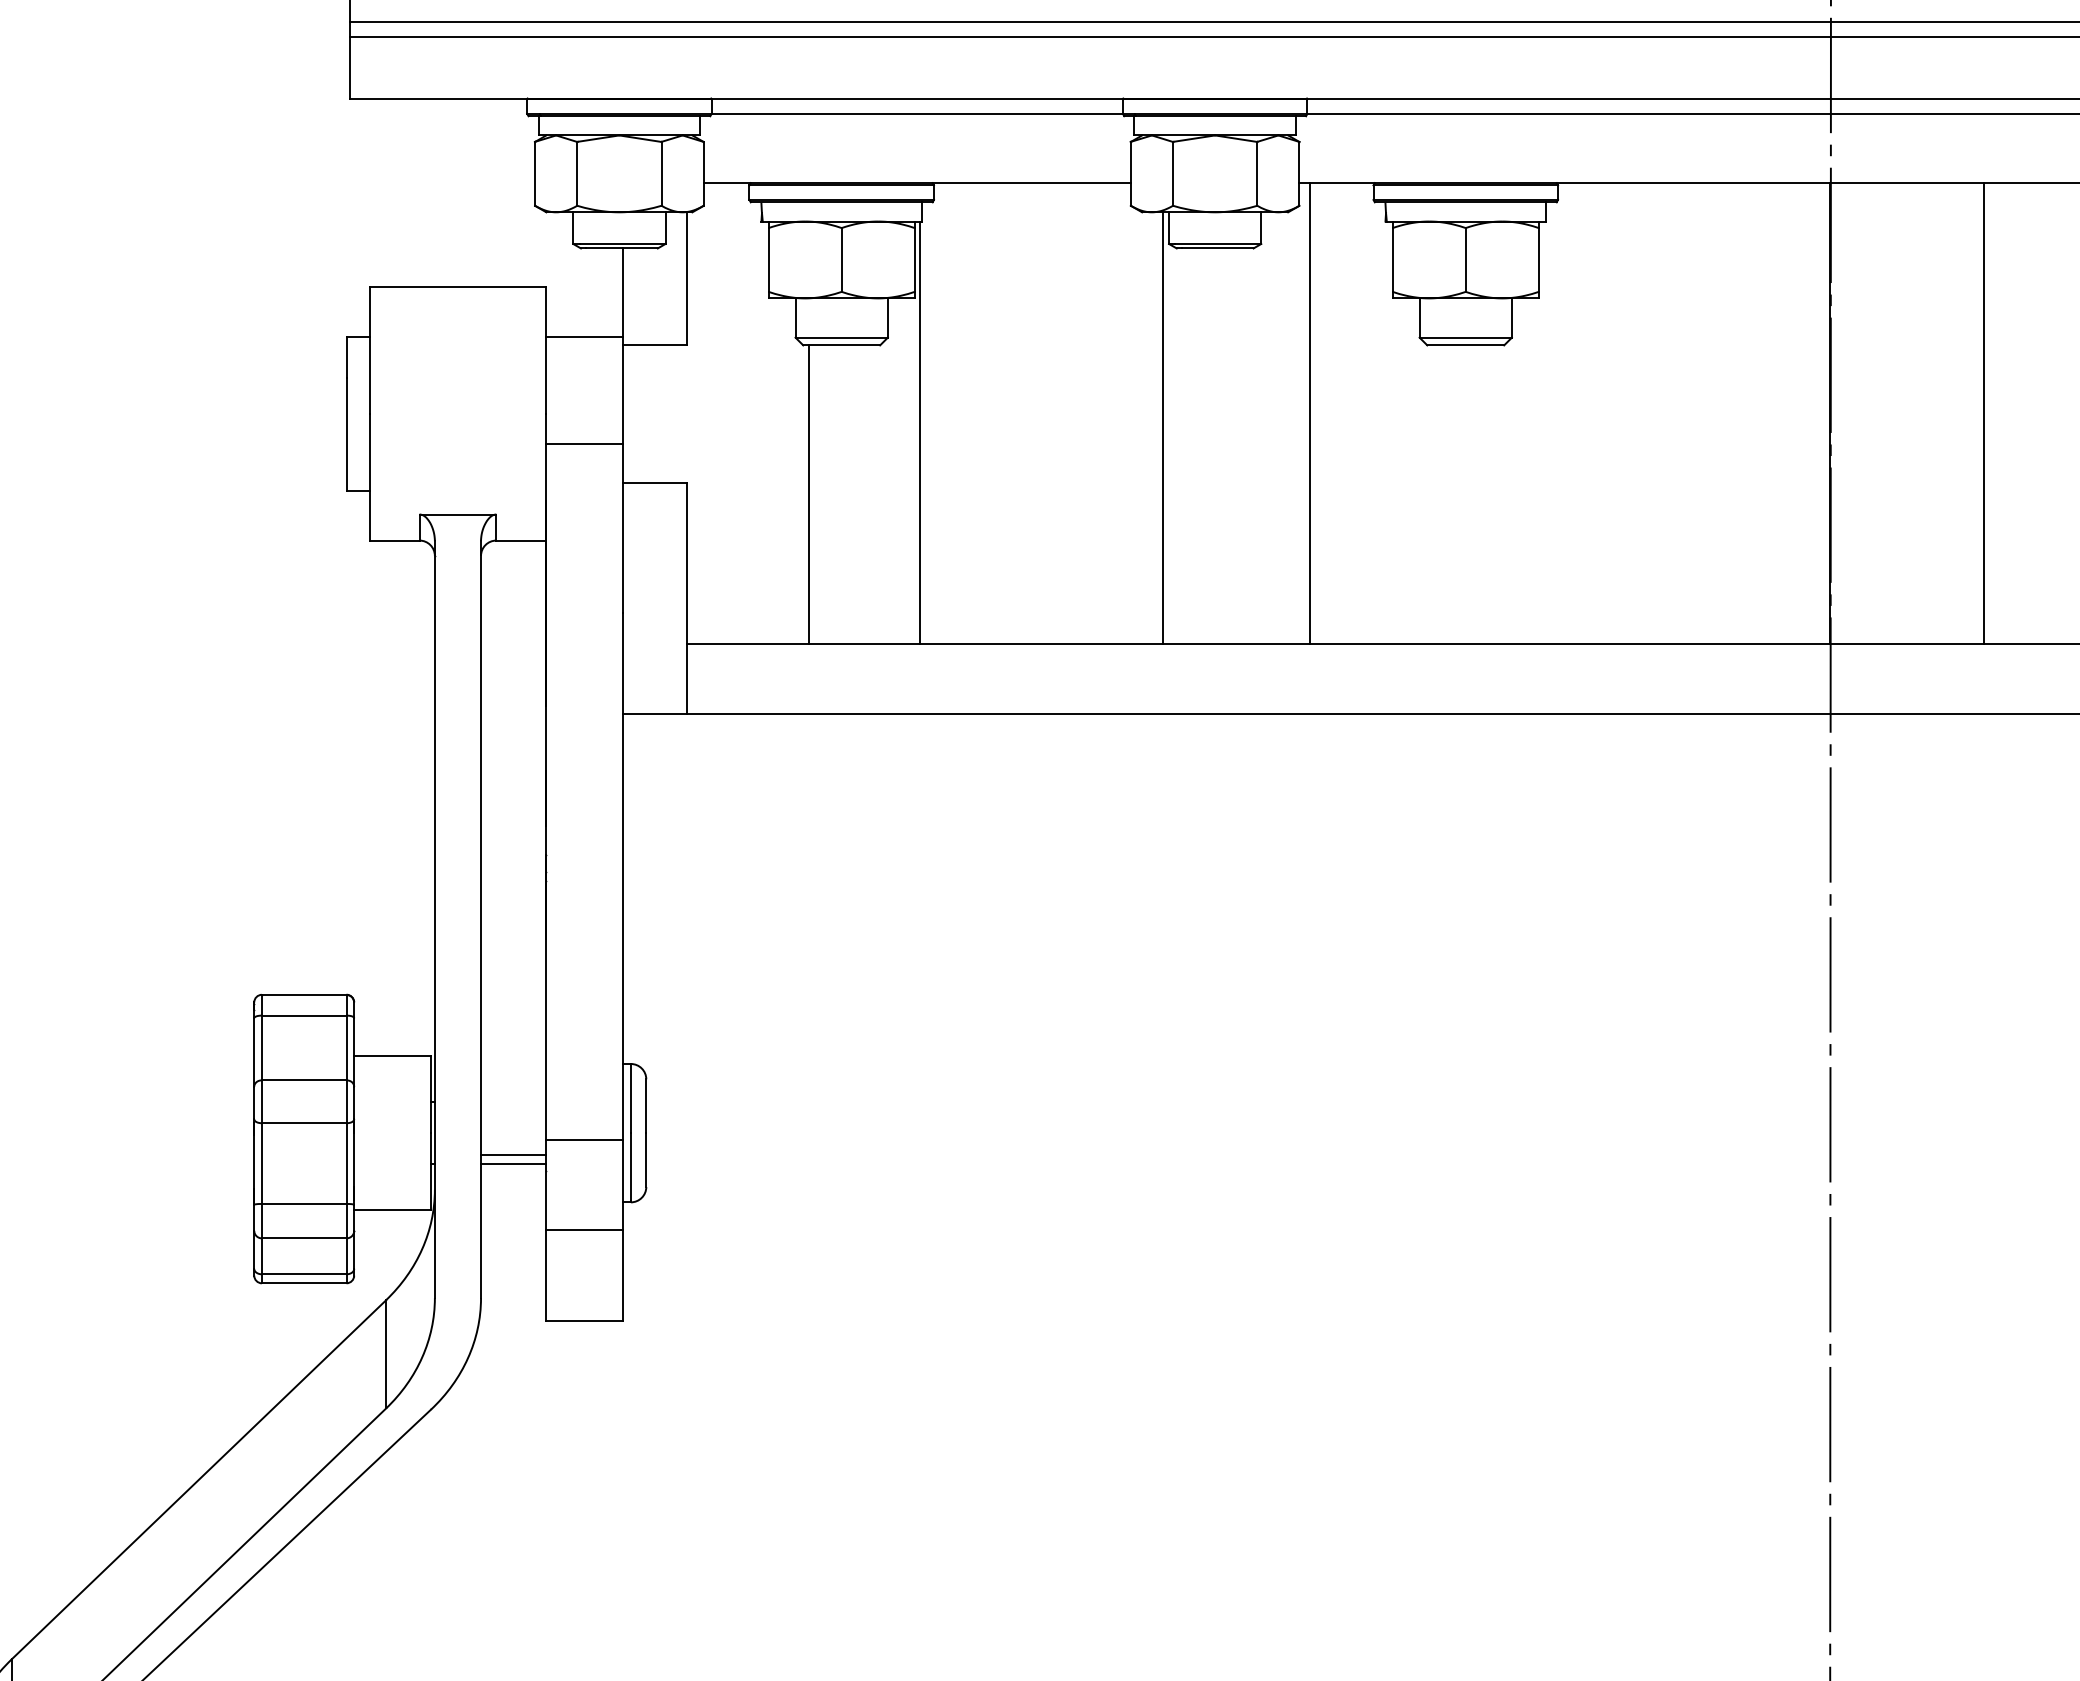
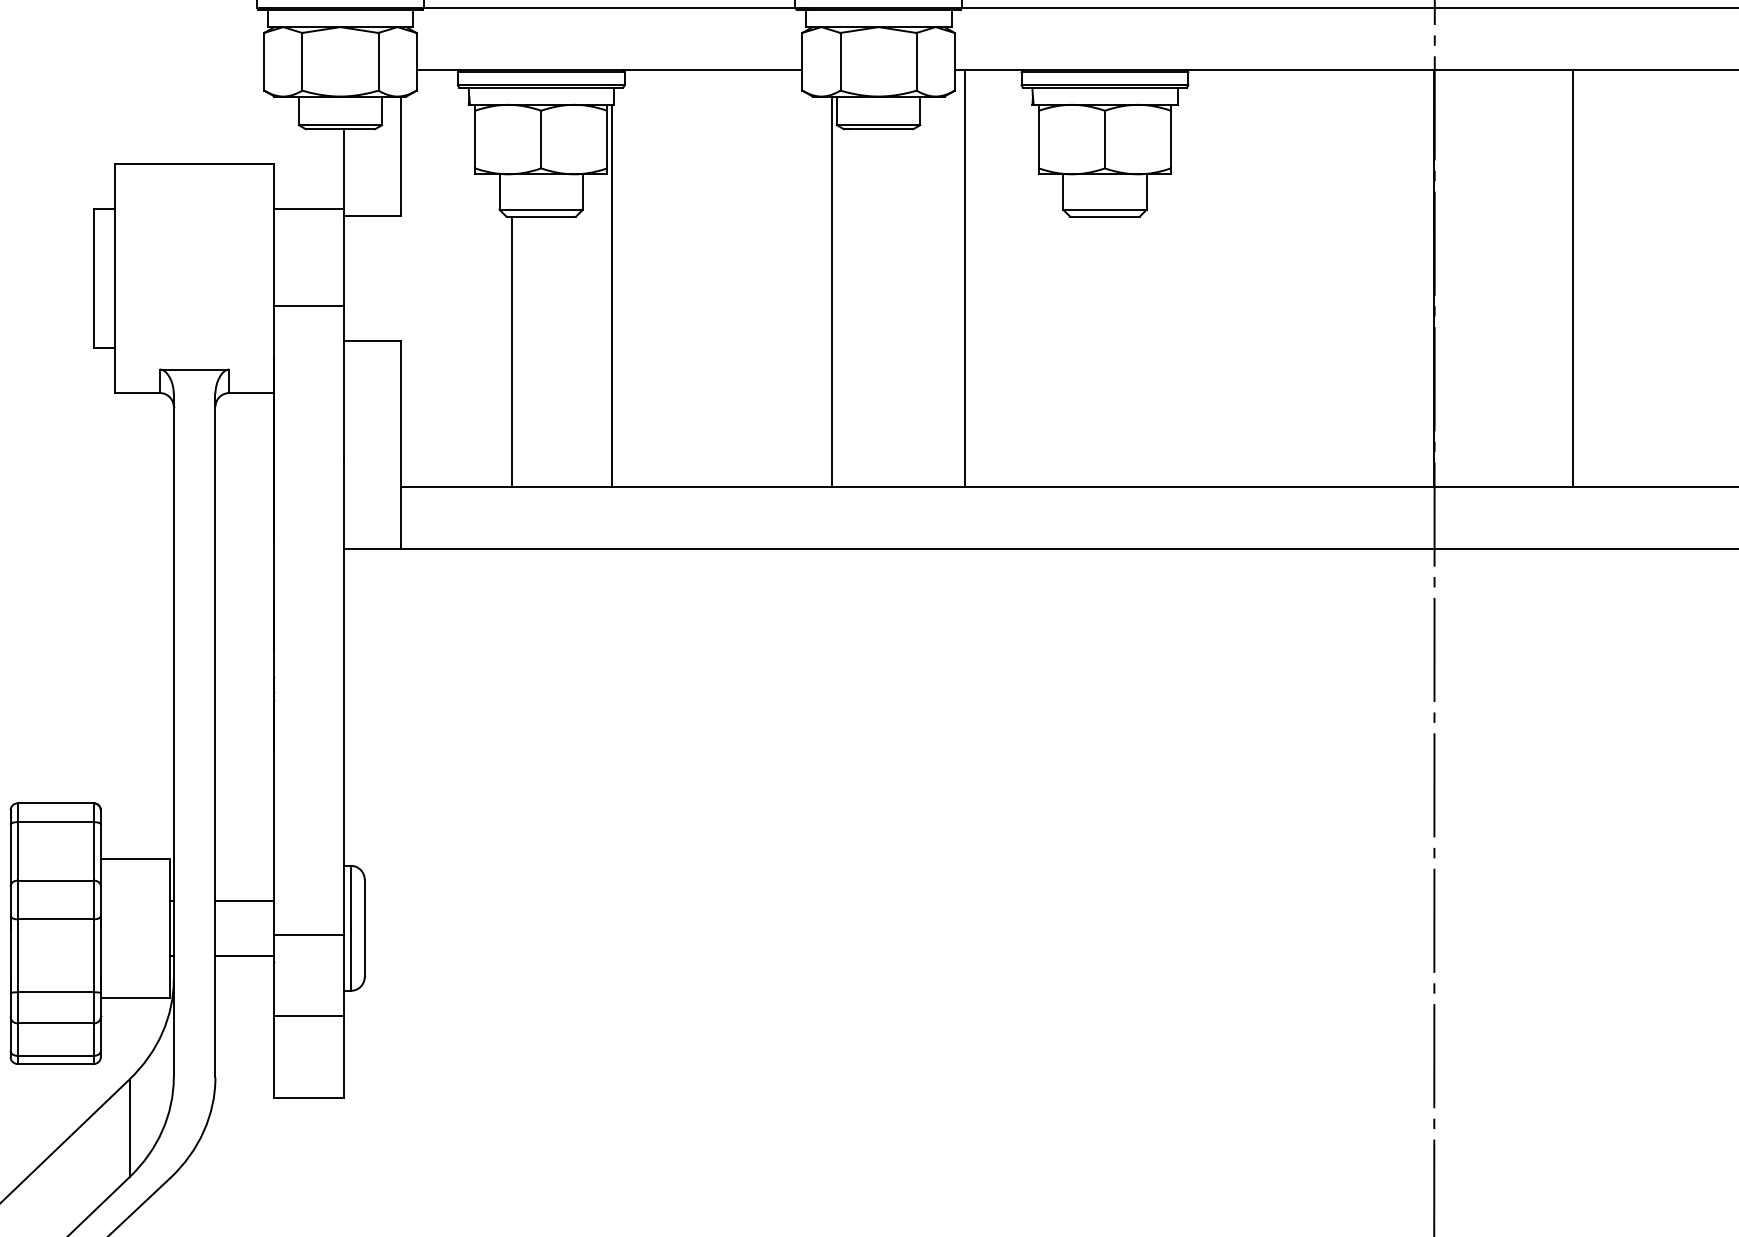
line: (513, 1155) -> (244, 900), moved

